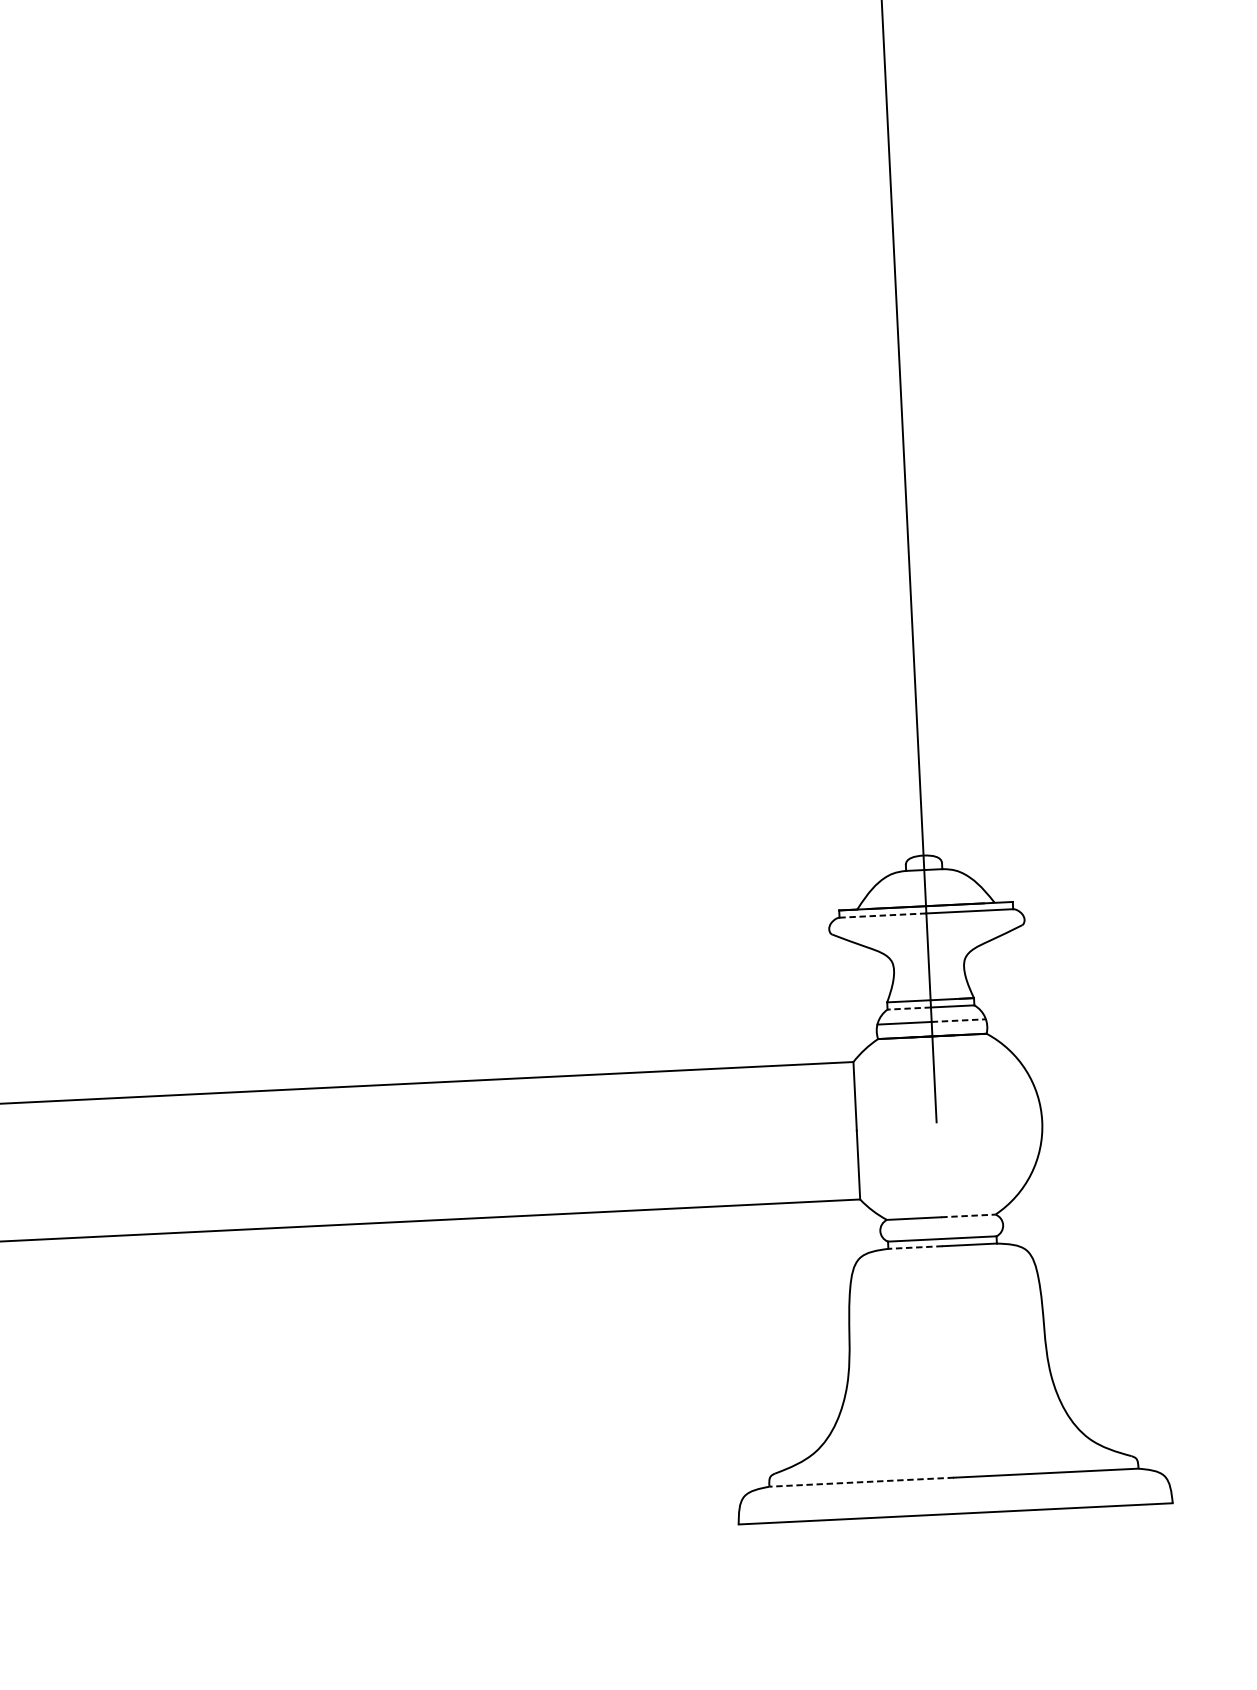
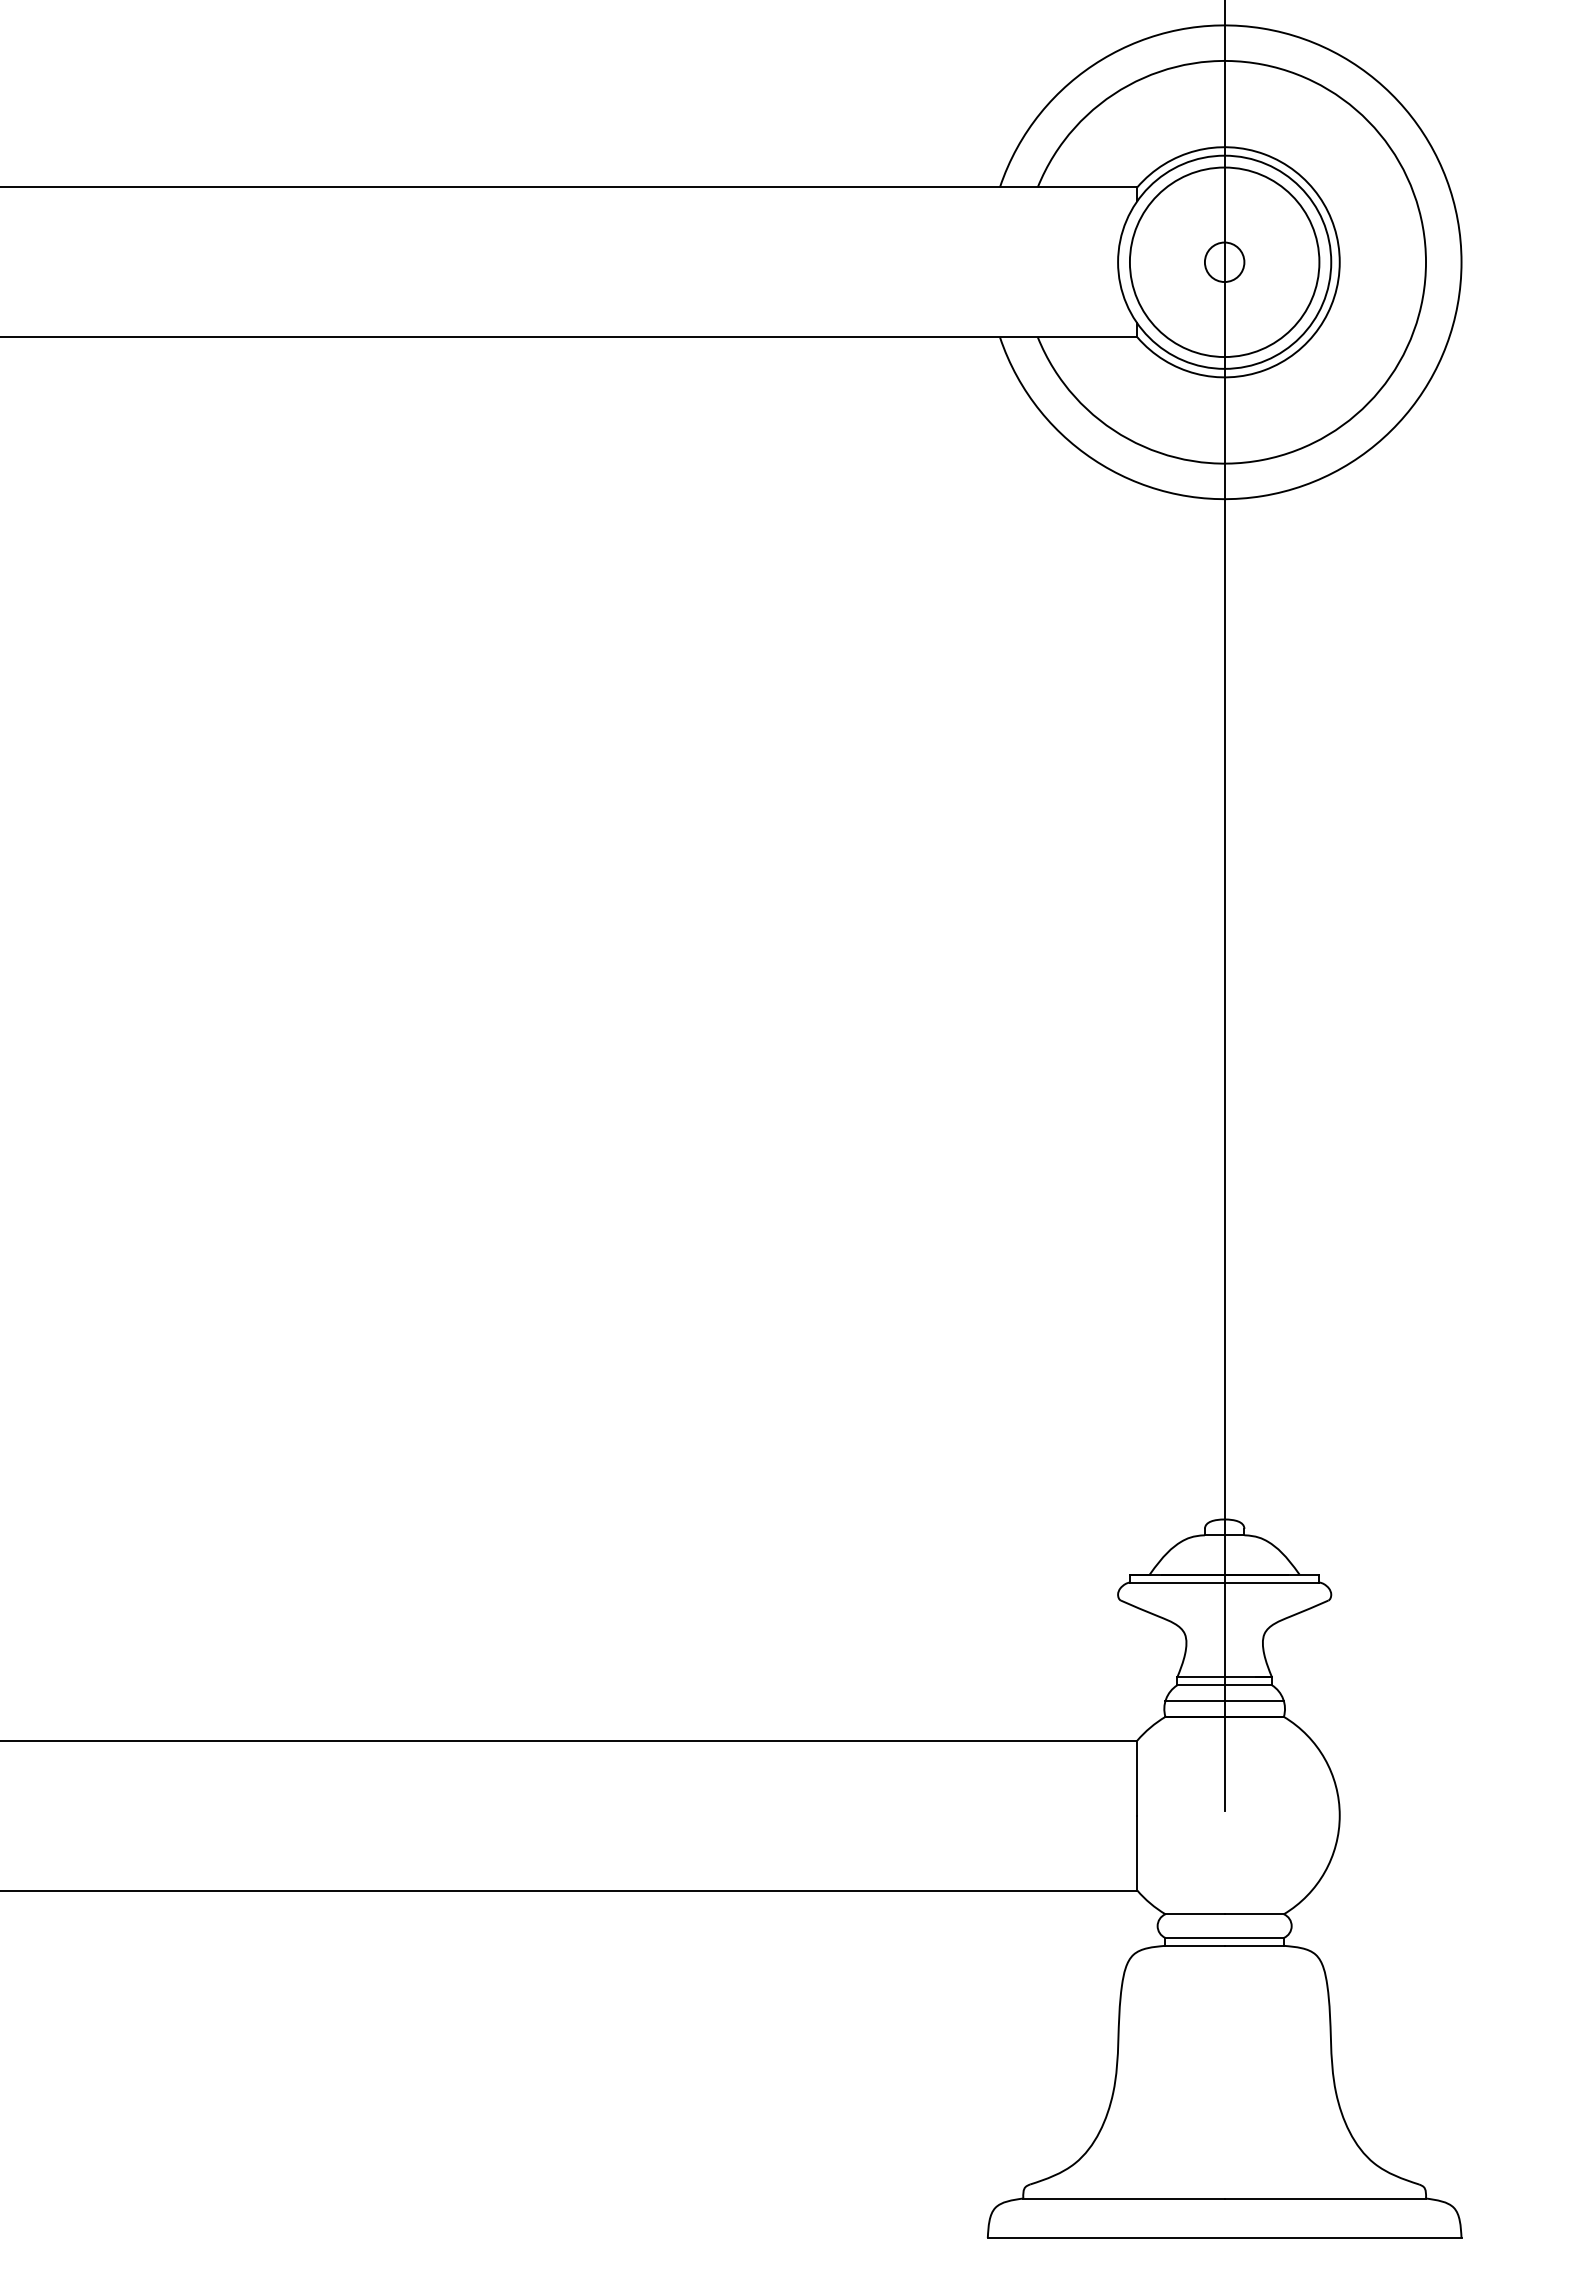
line: (882, 915) -> (1176, 1582), dashed -> solid
line: (908, 1008) -> (1200, 1685), dashed -> solid
line: (959, 1020) -> (1254, 1701), dashed -> solid
line: (968, 1216) -> (1254, 1914), dashed -> solid
line: (915, 1247) -> (1195, 1945), dashed -> solid
line: (862, 1482) -> (1124, 2198), dashed -> solid

